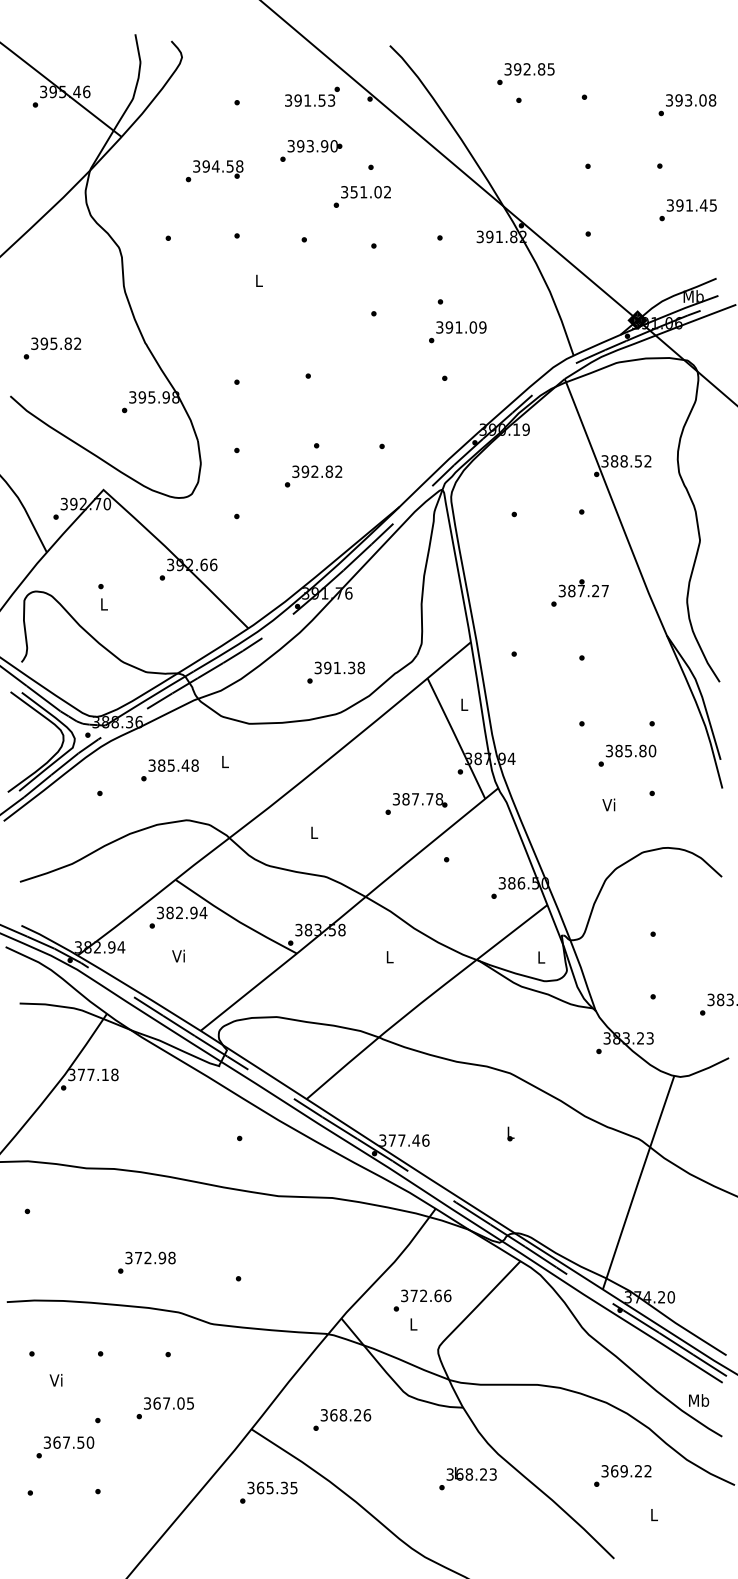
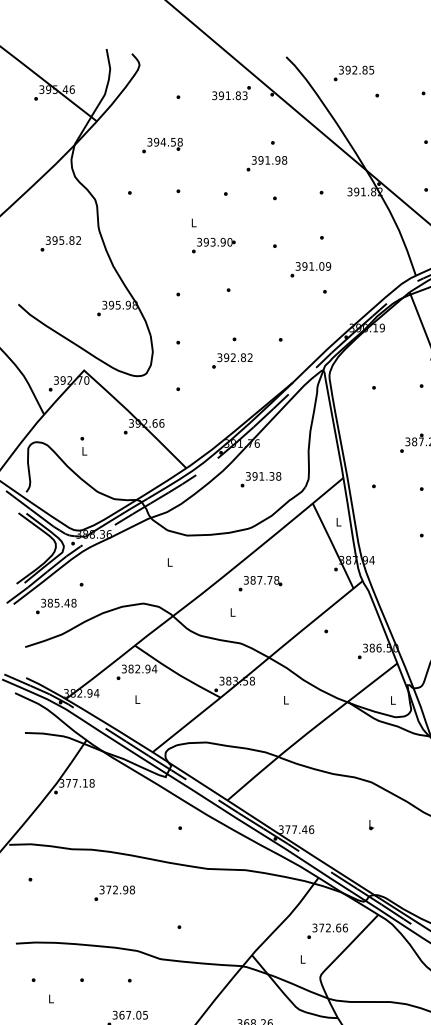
text: (525, 73) -> (353, 73), moved
text: (321, 100) -> (237, 95), 391.53 -> 391.83
text: (311, 150) -> (213, 245), moved
text: (370, 192) -> (272, 160), 351.02 -> 391.98
text: (457, 332) -> (310, 269), moved
text: (52, 348) -> (60, 243), moved
text: (335, 672) -> (260, 479), moved
text: (169, 770) -> (55, 606), moved
text: (416, 803) -> (260, 583), moved
text: (178, 955) -> (137, 699), Vi -> L
text: (146, 1262) -> (114, 893), moved
text: (422, 1300) -> (327, 931), moved
text: (55, 1380) -> (50, 998), Vi -> L

